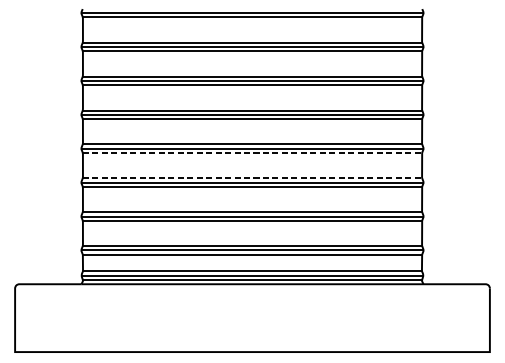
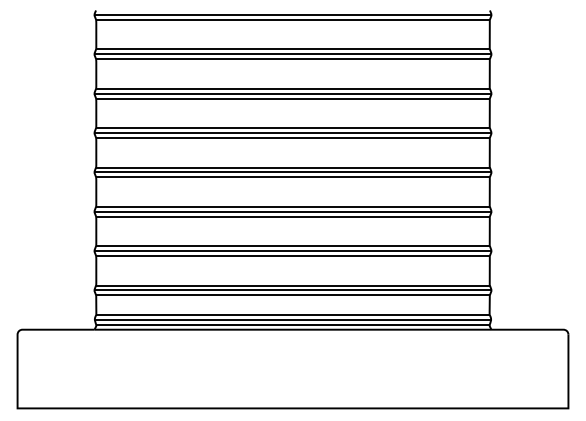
line: (252, 153) -> (292, 177), dashed -> solid
line: (252, 178) -> (292, 206), dashed -> solid

